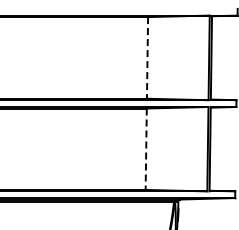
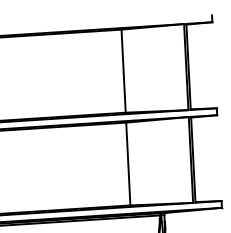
line: (147, 57) -> (123, 70), dashed -> solid
line: (146, 150) -> (128, 165), dashed -> solid

